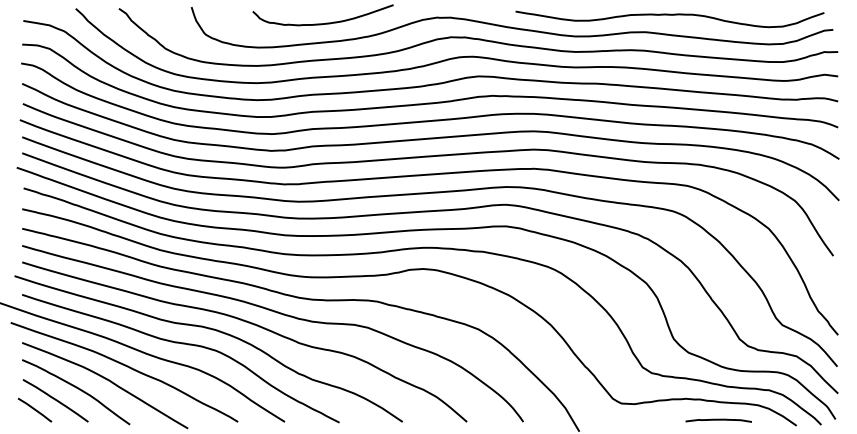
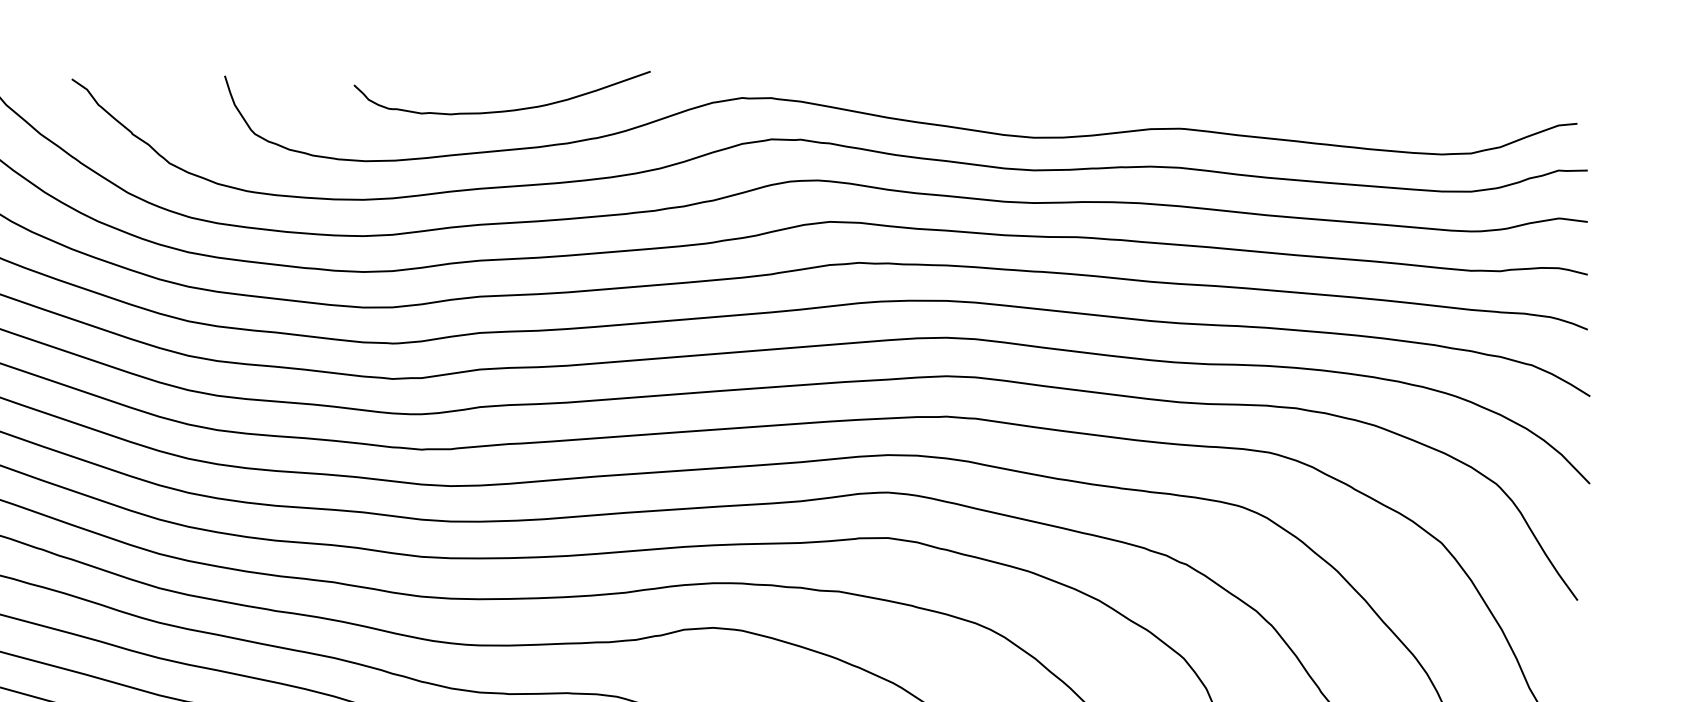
curve: (669, 15) -> (1232, 93), removed

